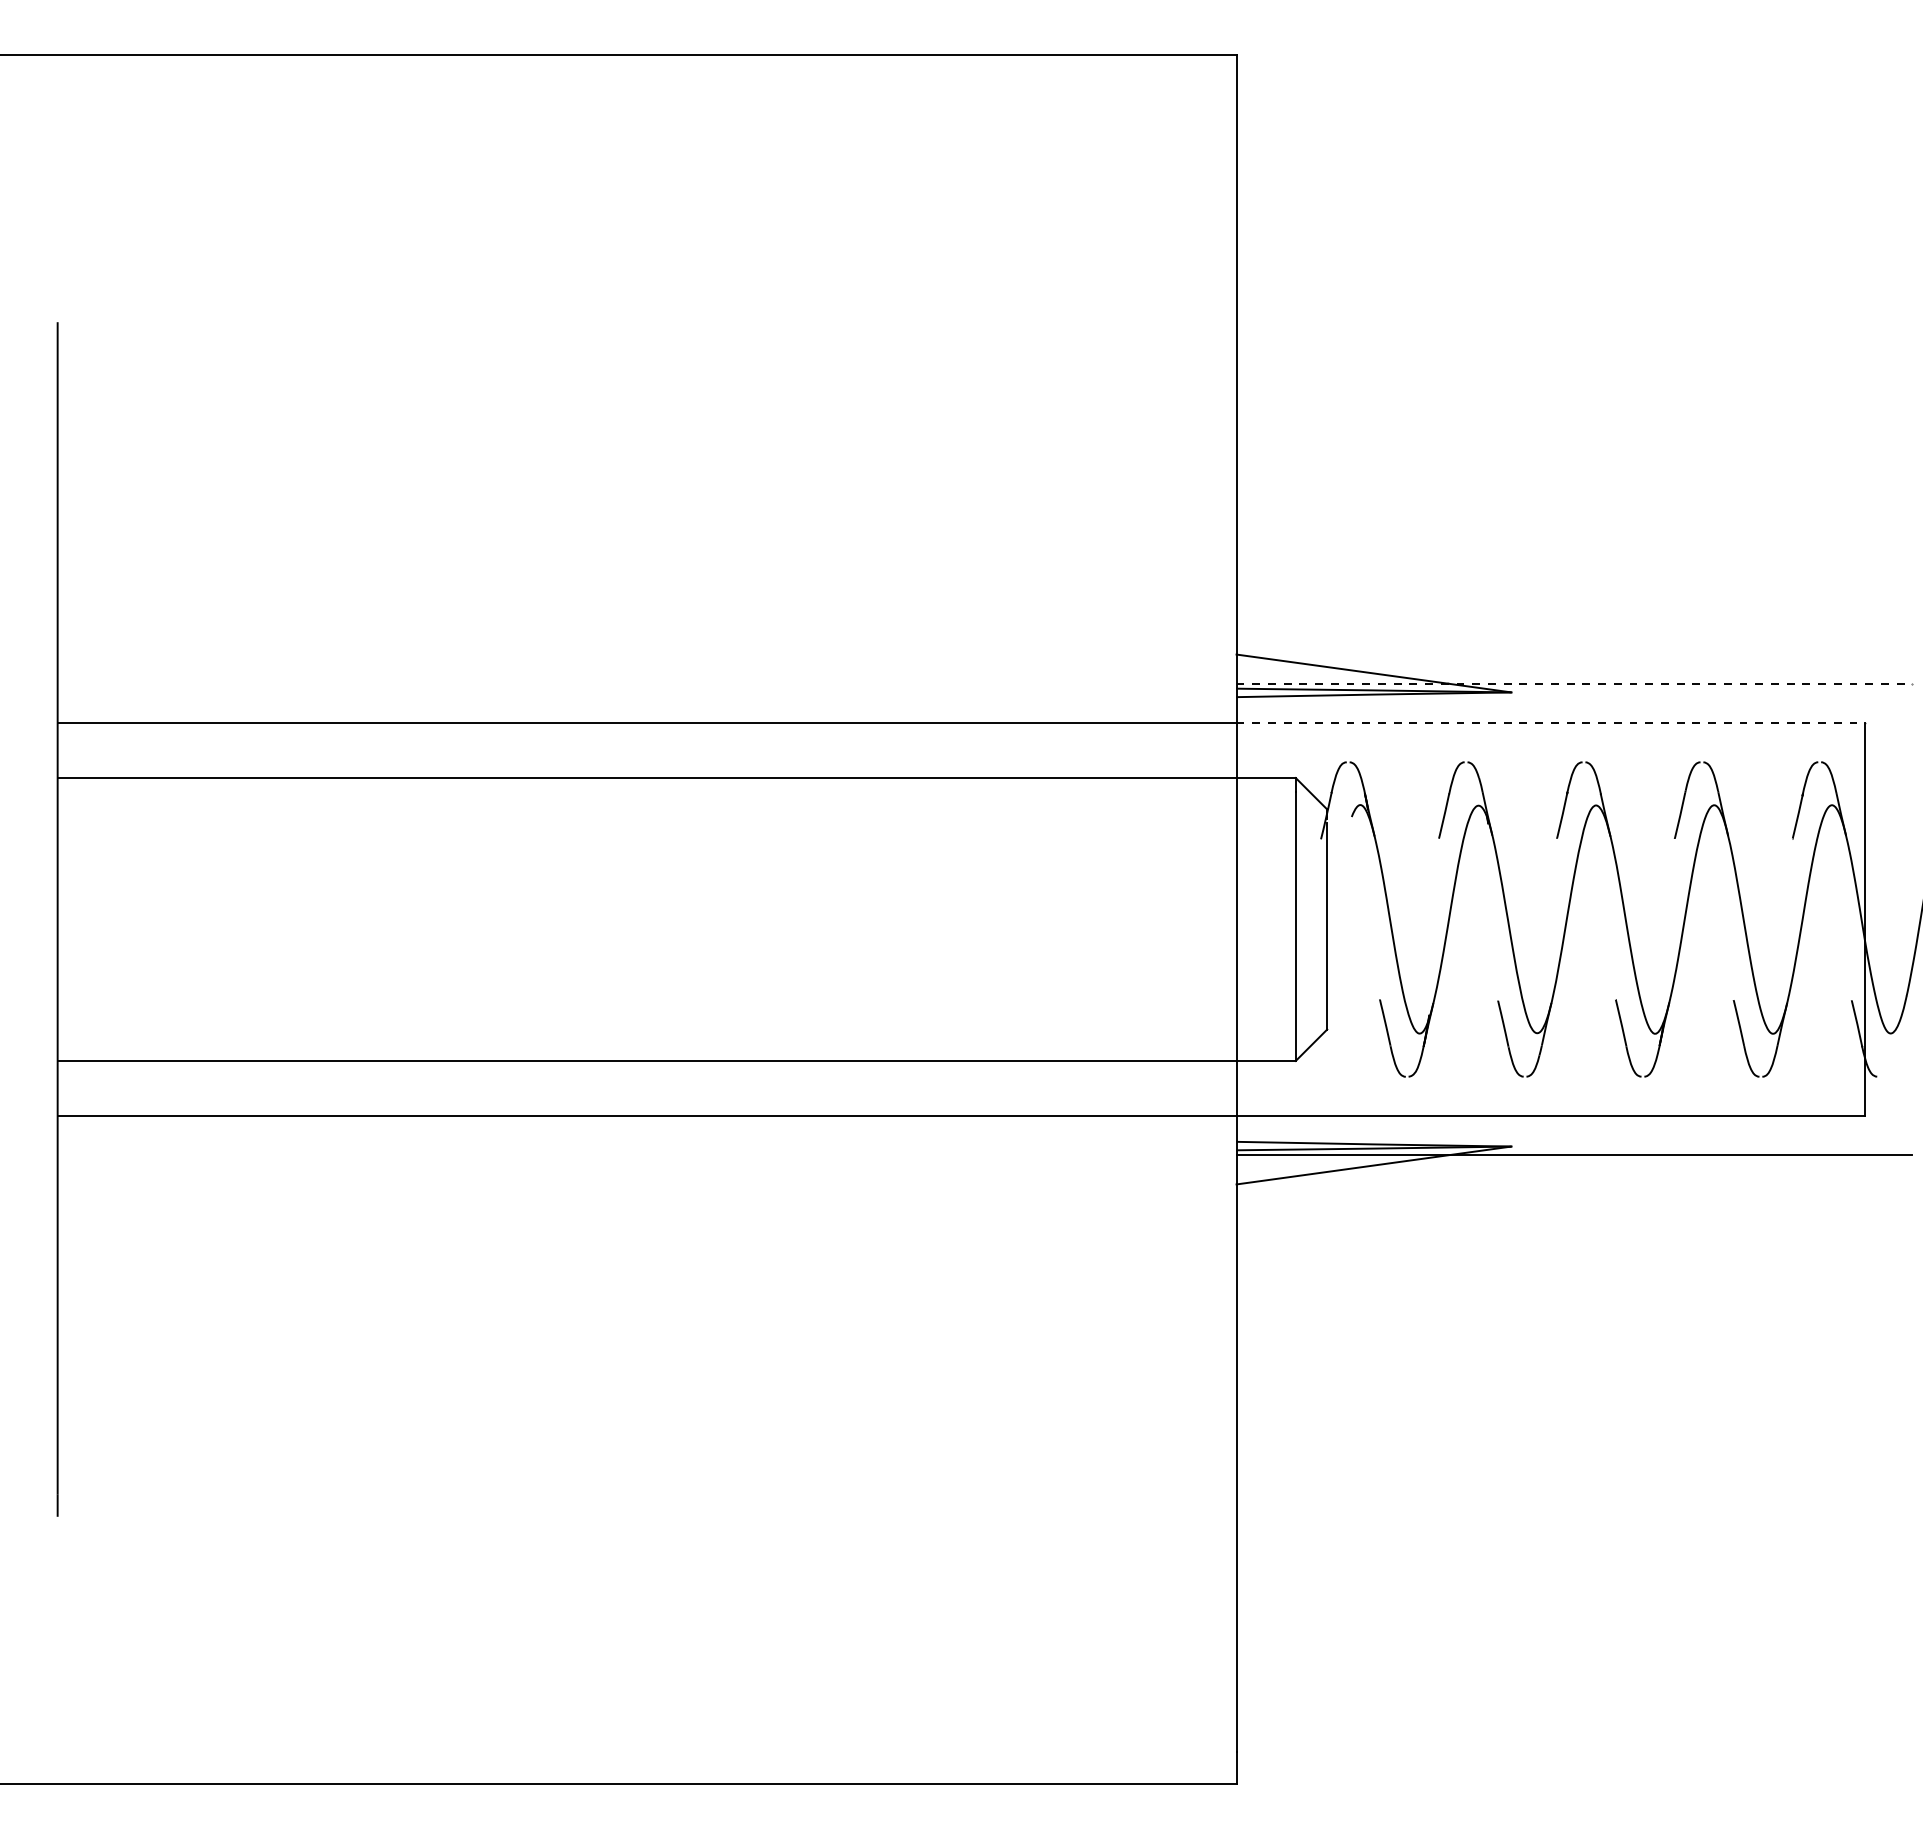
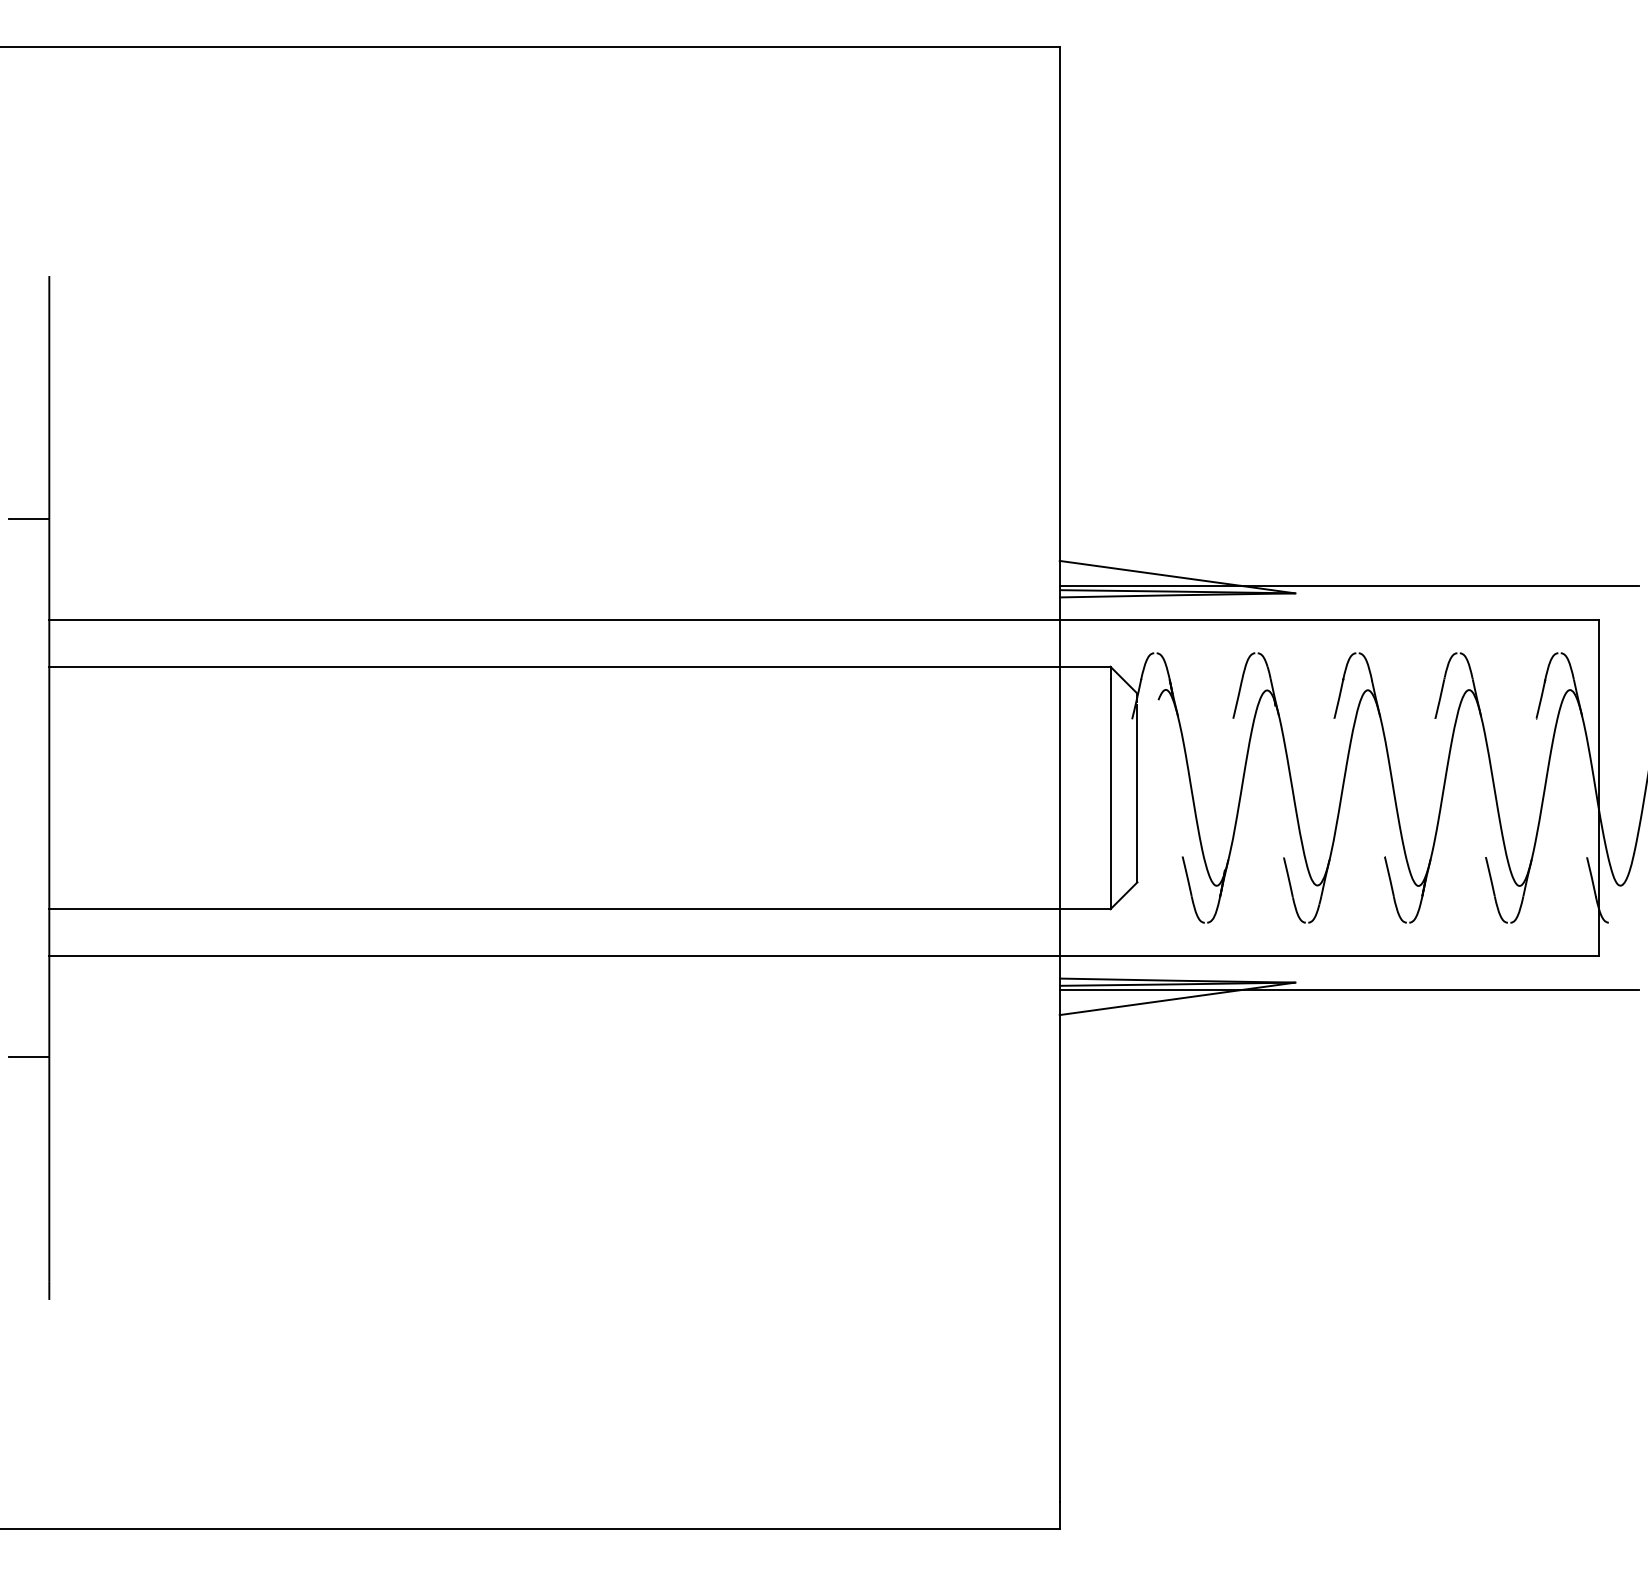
line: (33, 605) -> (28, 518), added
line: (1574, 683) -> (1349, 585), dashed -> solid
line: (1551, 723) -> (1329, 620), dashed -> solid
line: (33, 1233) -> (28, 1057), added

